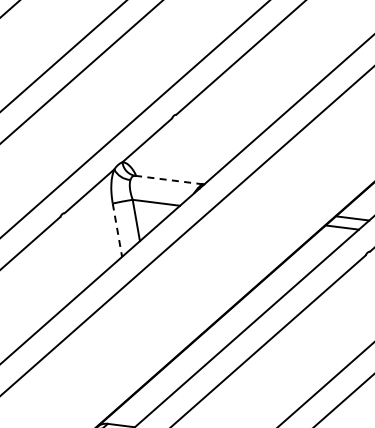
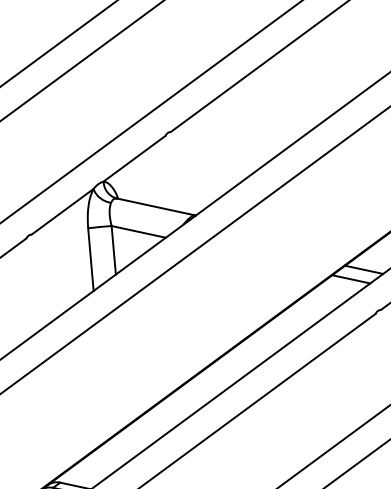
line: (168, 180) -> (155, 207), dashed -> solid
line: (117, 230) -> (90, 259), dashed -> solid

